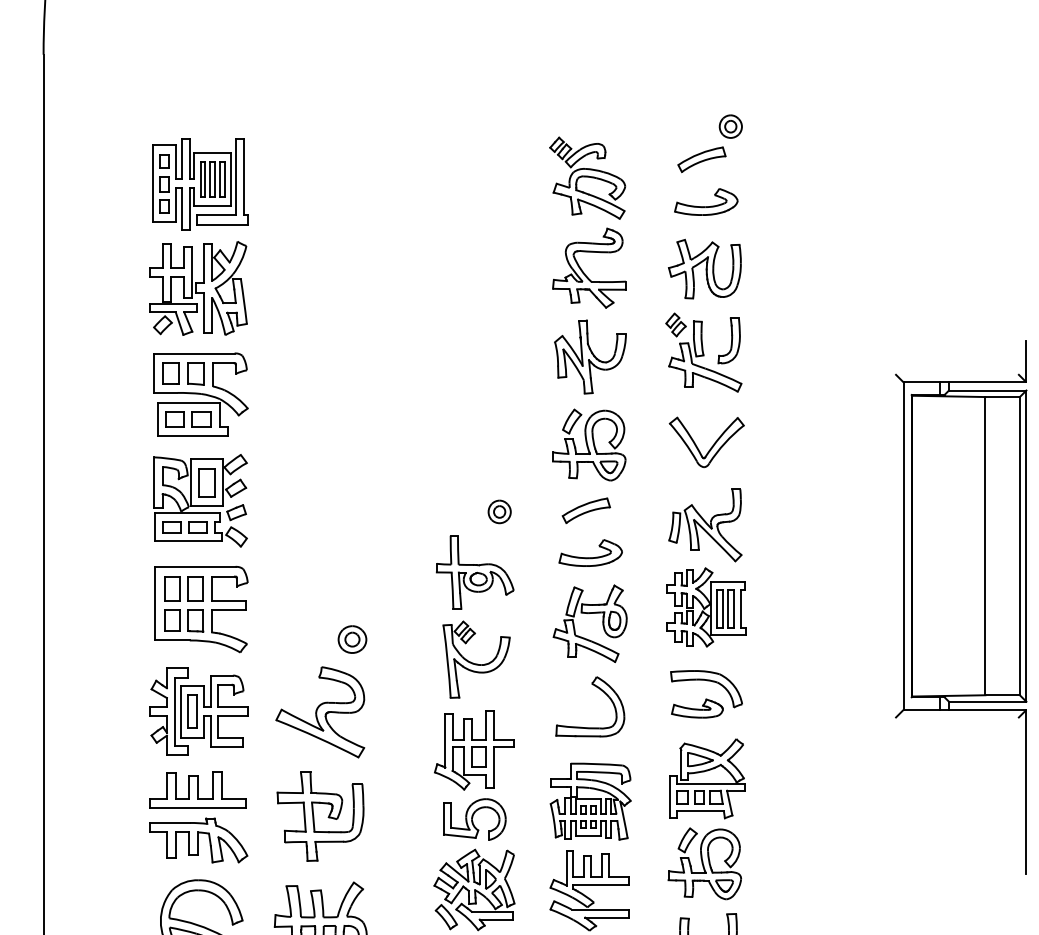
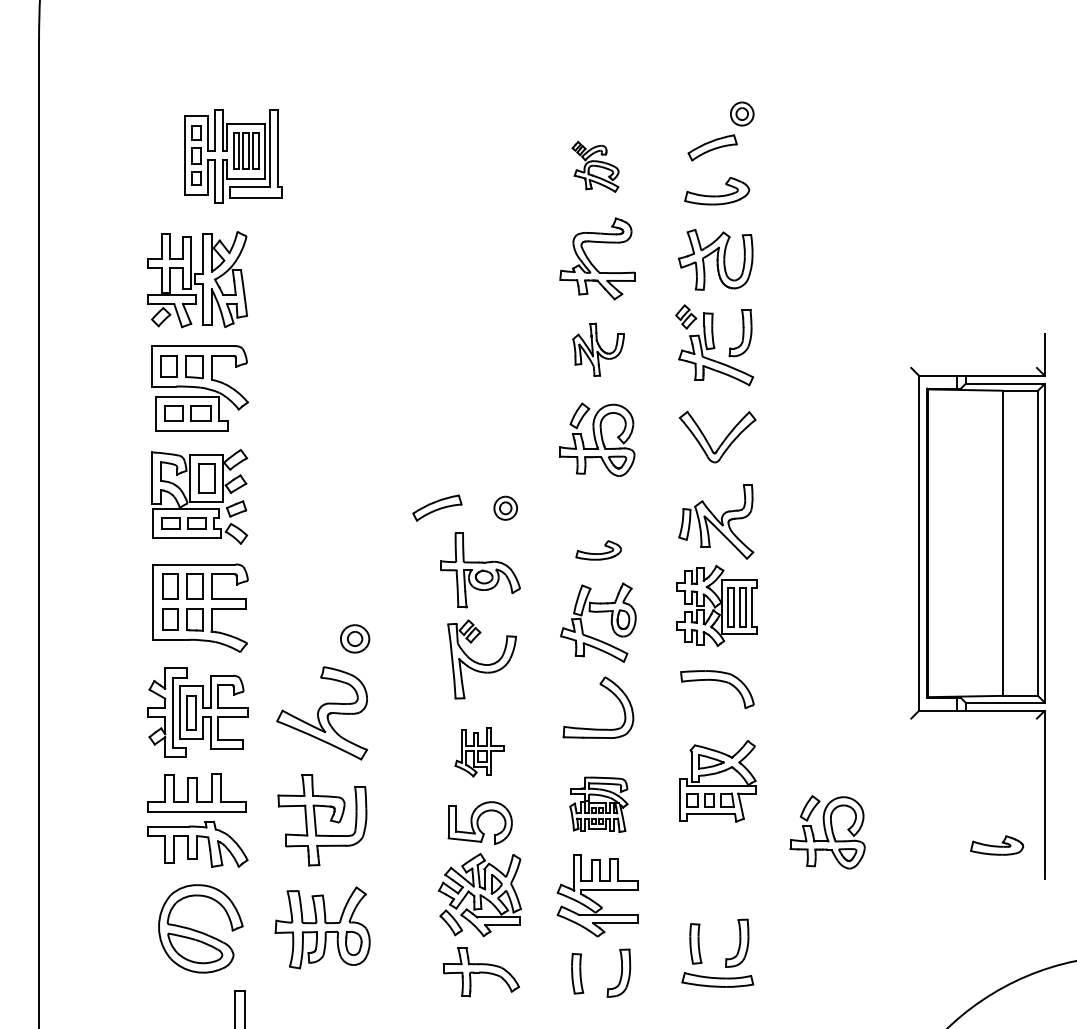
part: (587, 177) -> (595, 166), size x0.6
part: (200, 184) -> (233, 156), moved
part: (590, 356) -> (598, 349), size x0.7
part: (586, 510) -> (437, 507), moved
part: (590, 553) -> (598, 550), size x0.7
part: (697, 708) -> (997, 845), moved
part: (474, 750) -> (479, 752), size x0.6
part: (590, 801) -> (598, 804), size x0.7
part: (704, 863) -> (827, 832), moved

